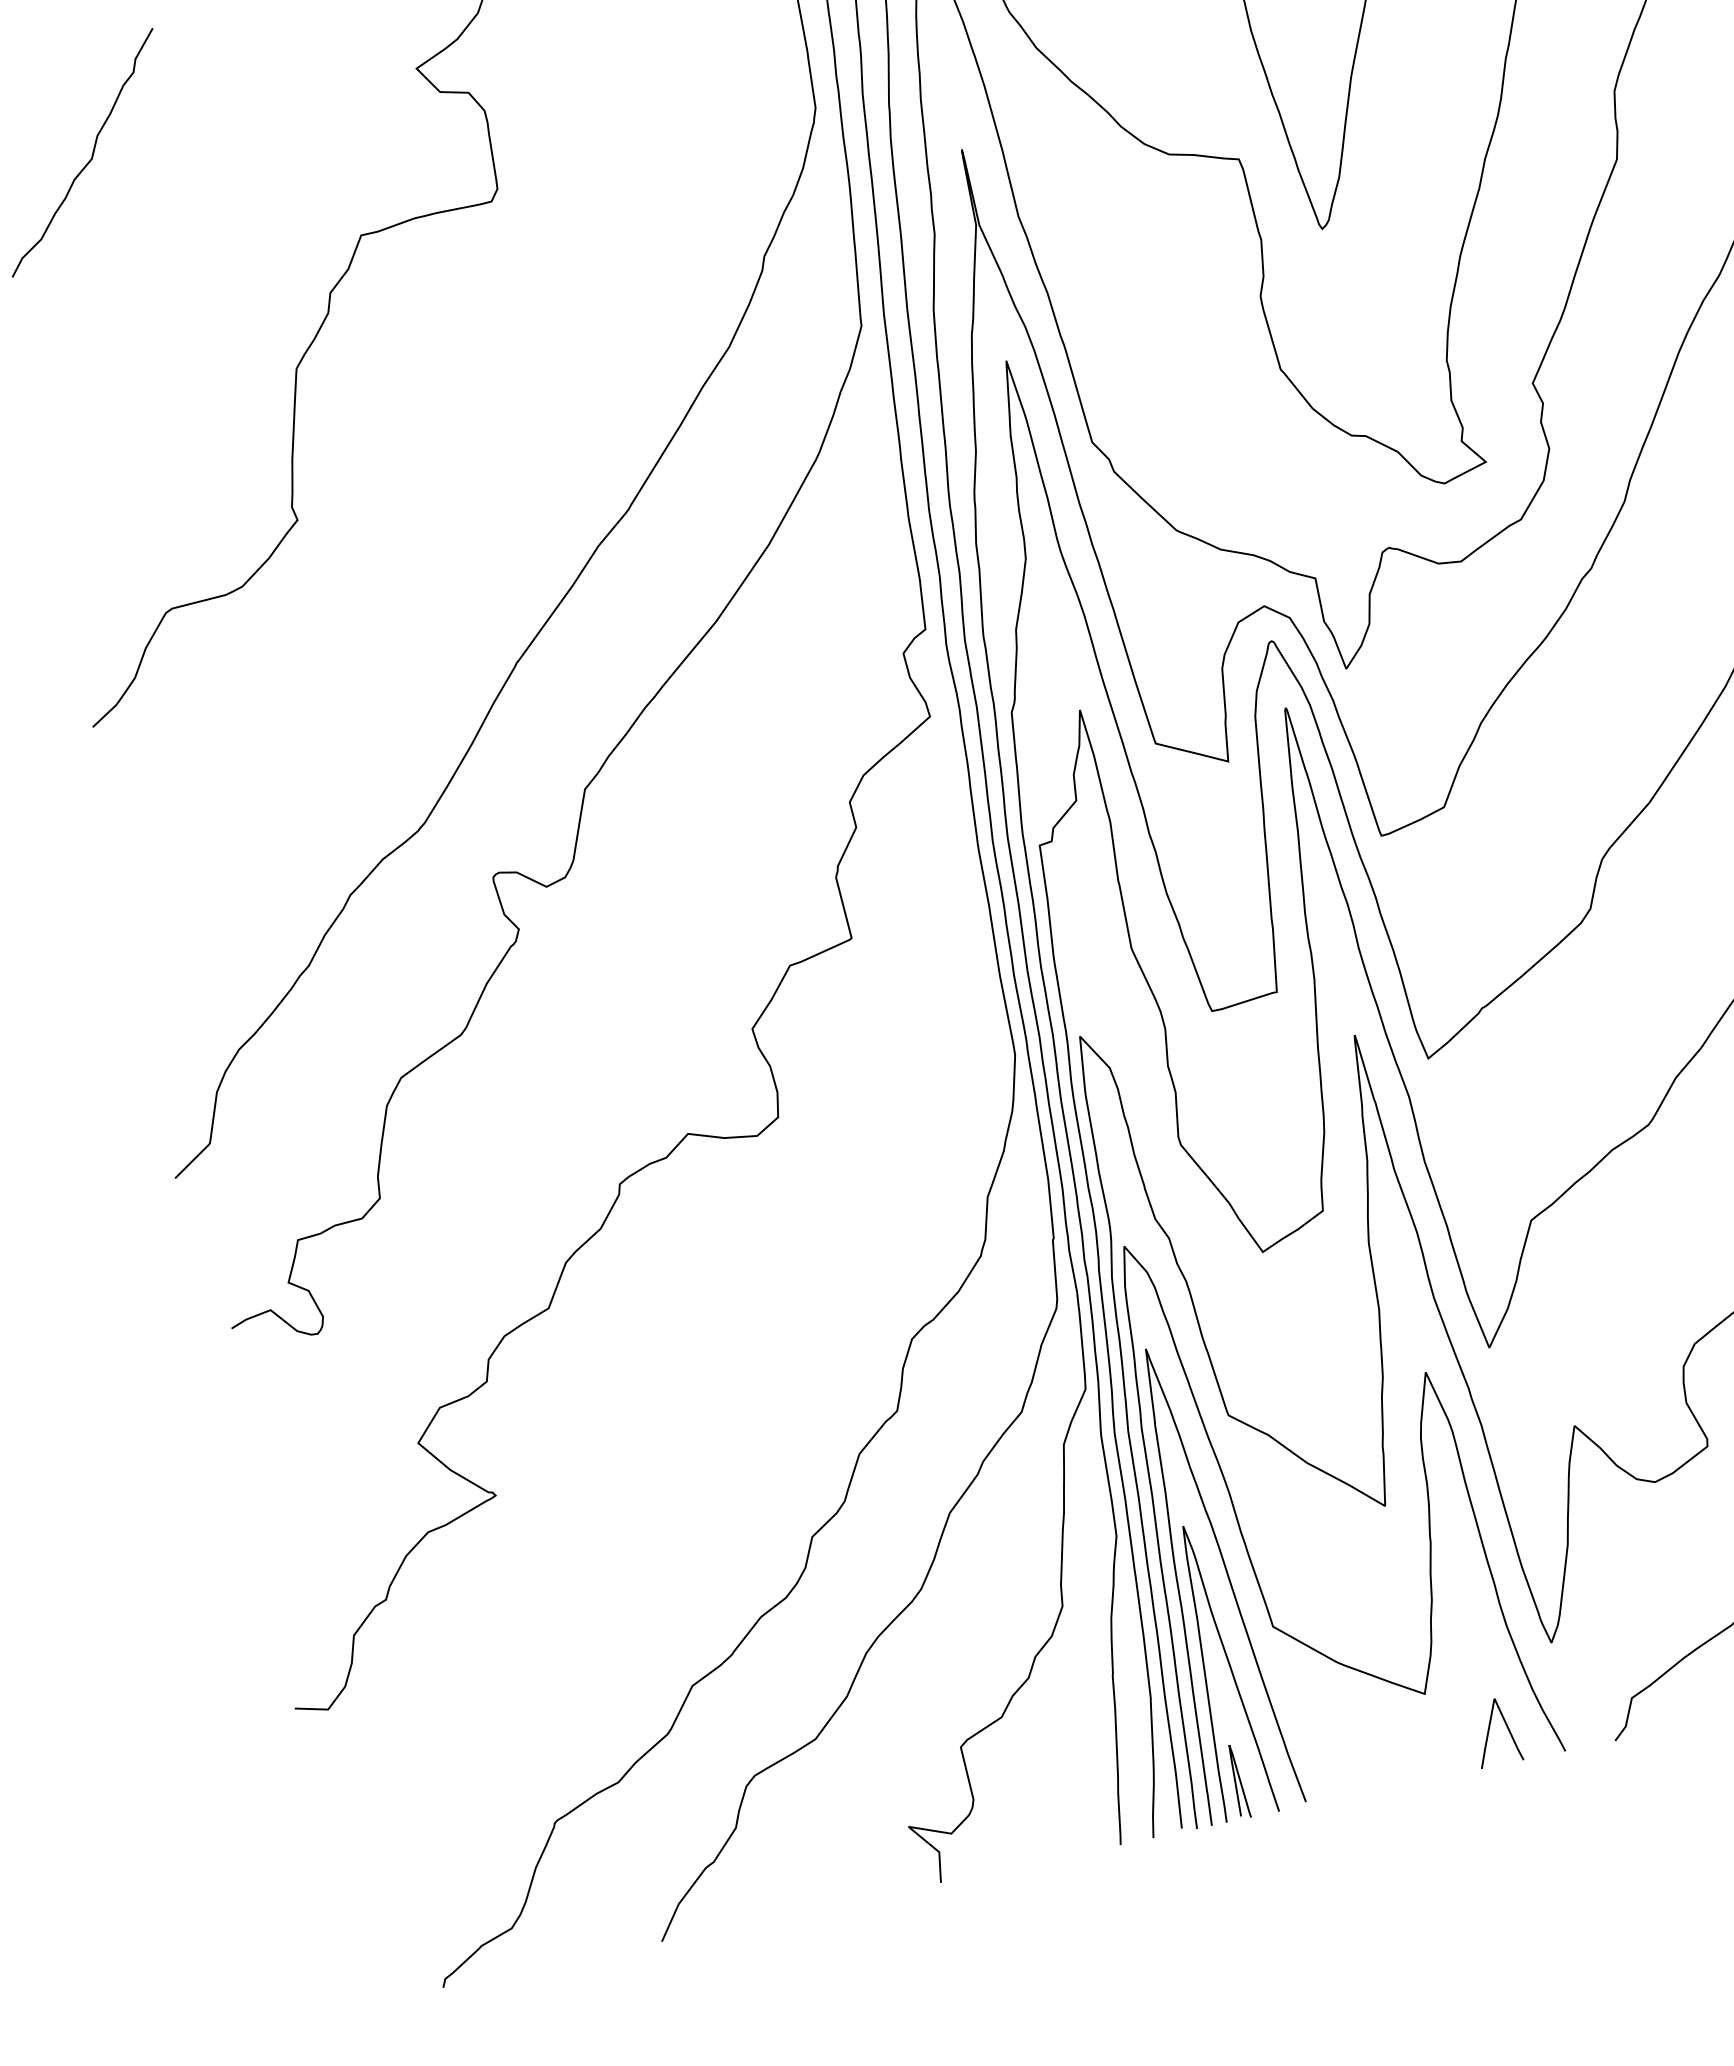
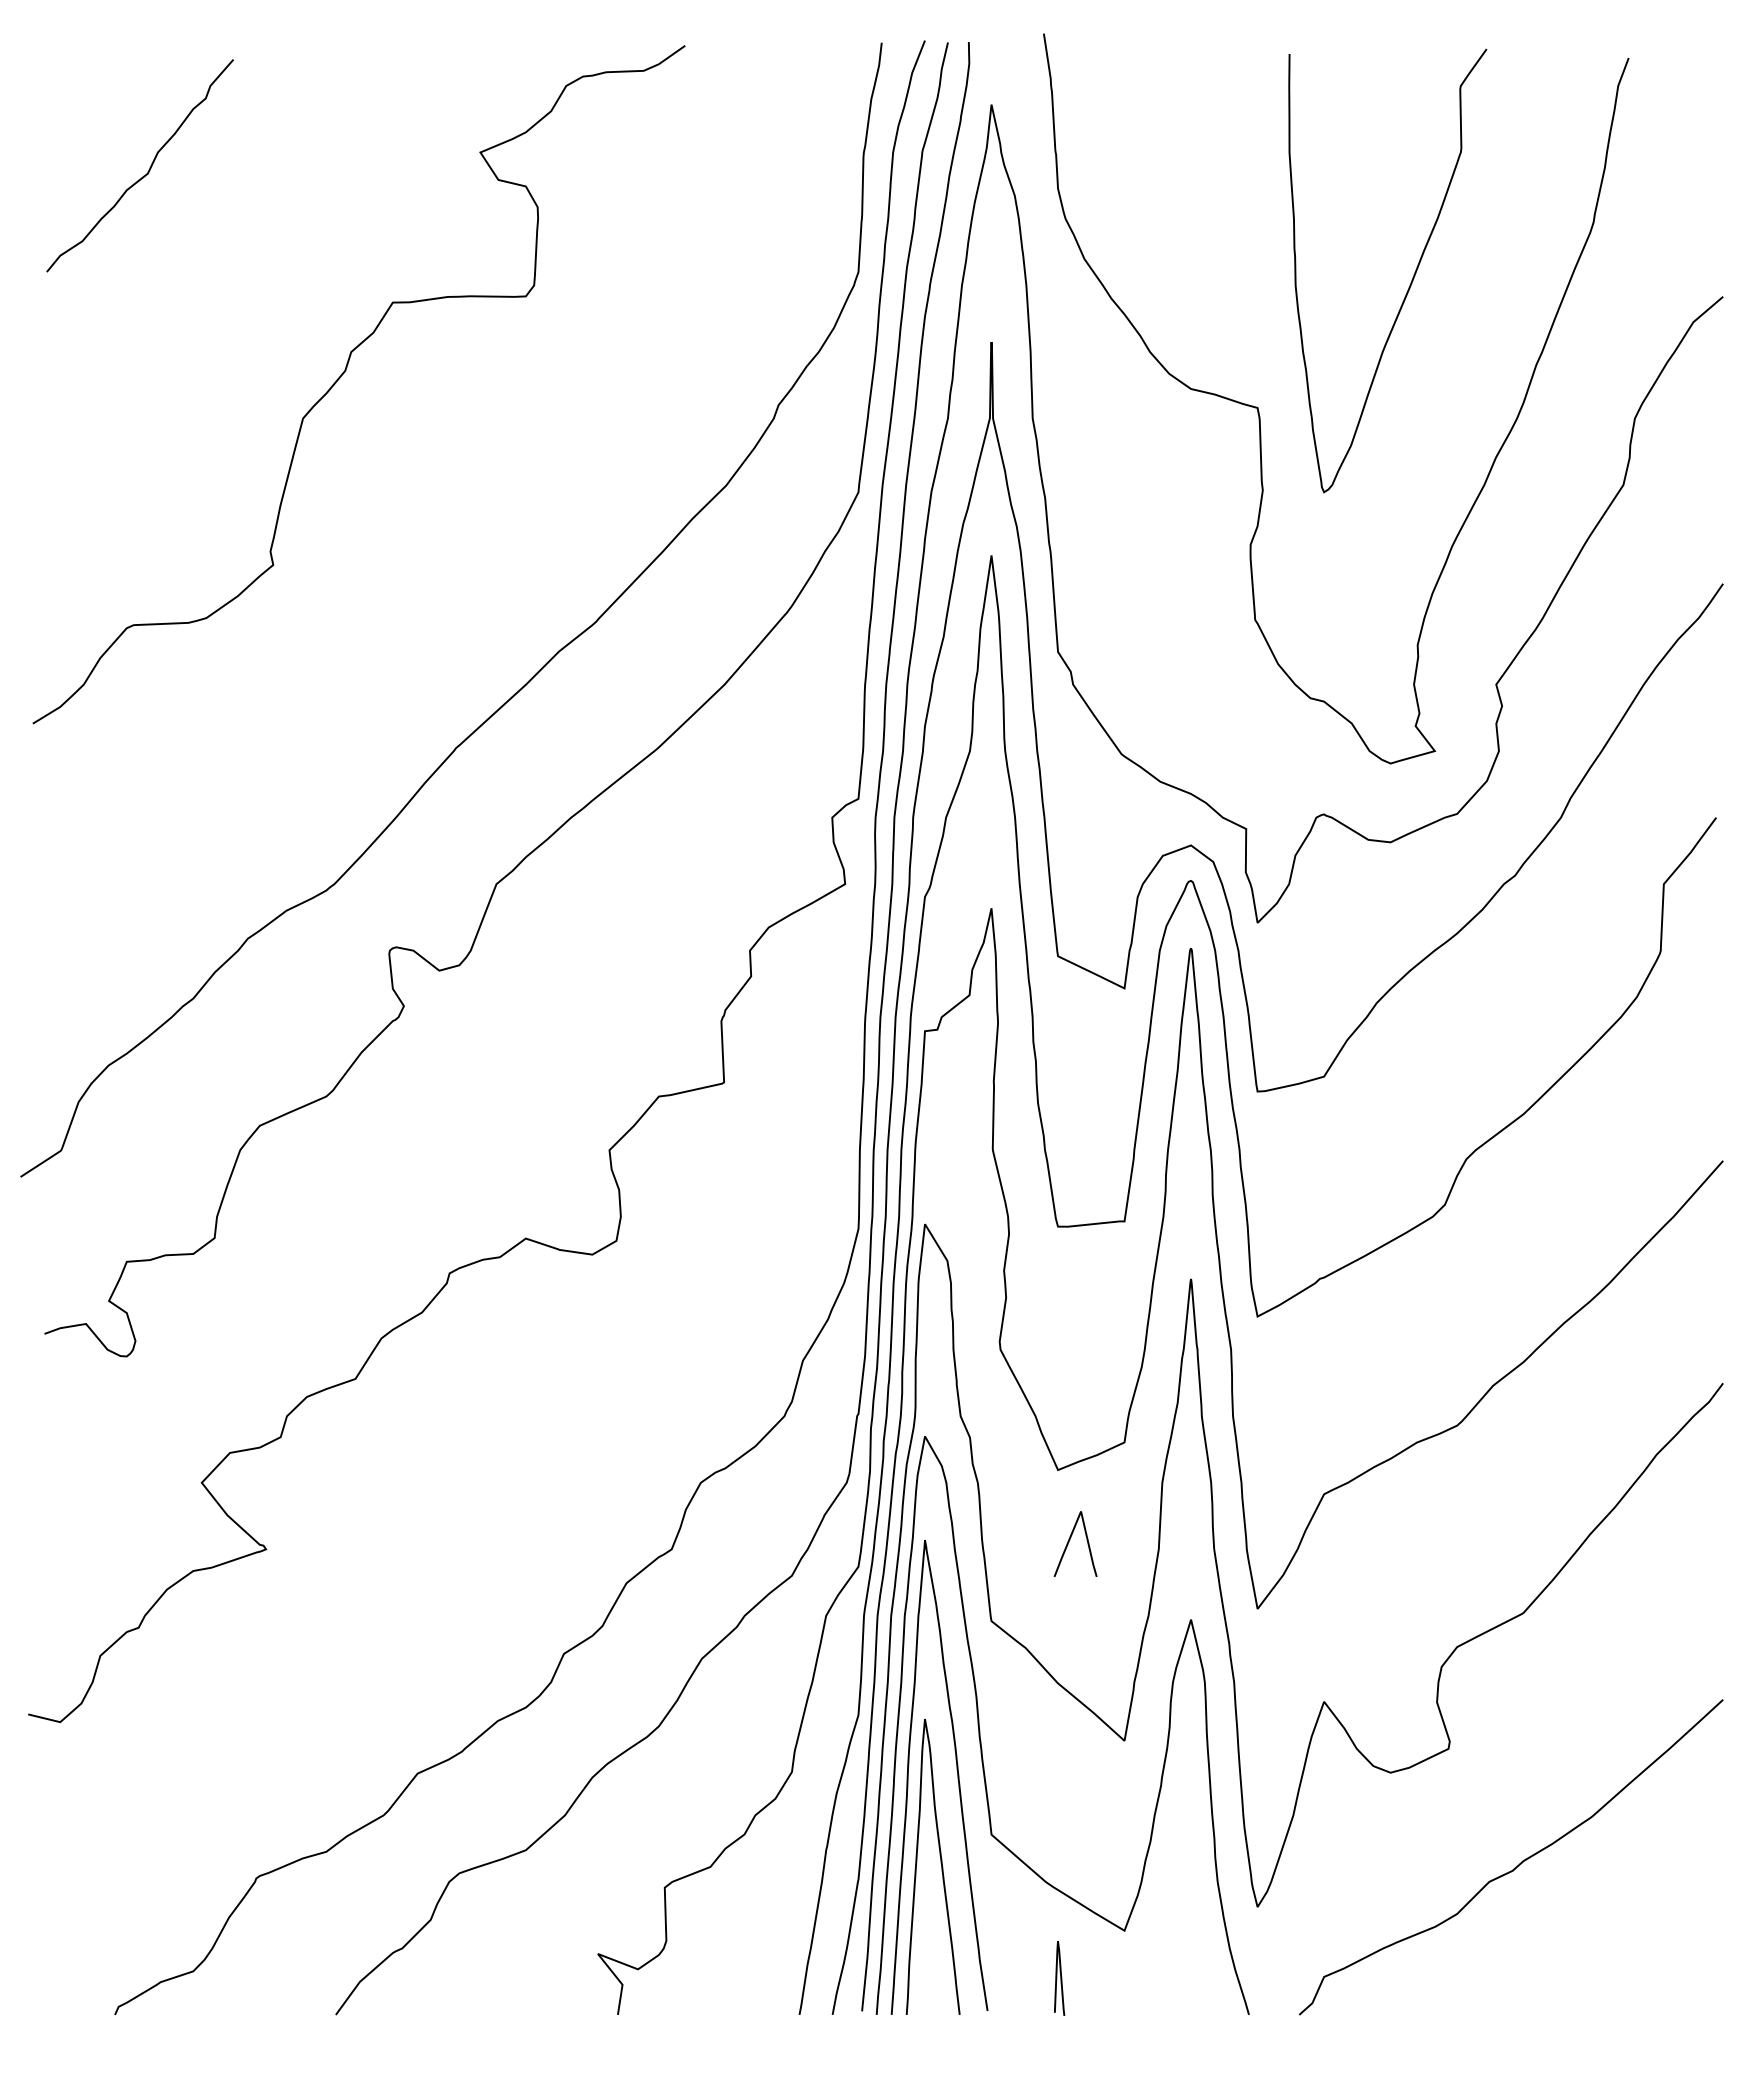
line: (1490, 1729) -> (1070, 1540), moved
curve: (1239, 1781) -> (1060, 1978), moved

